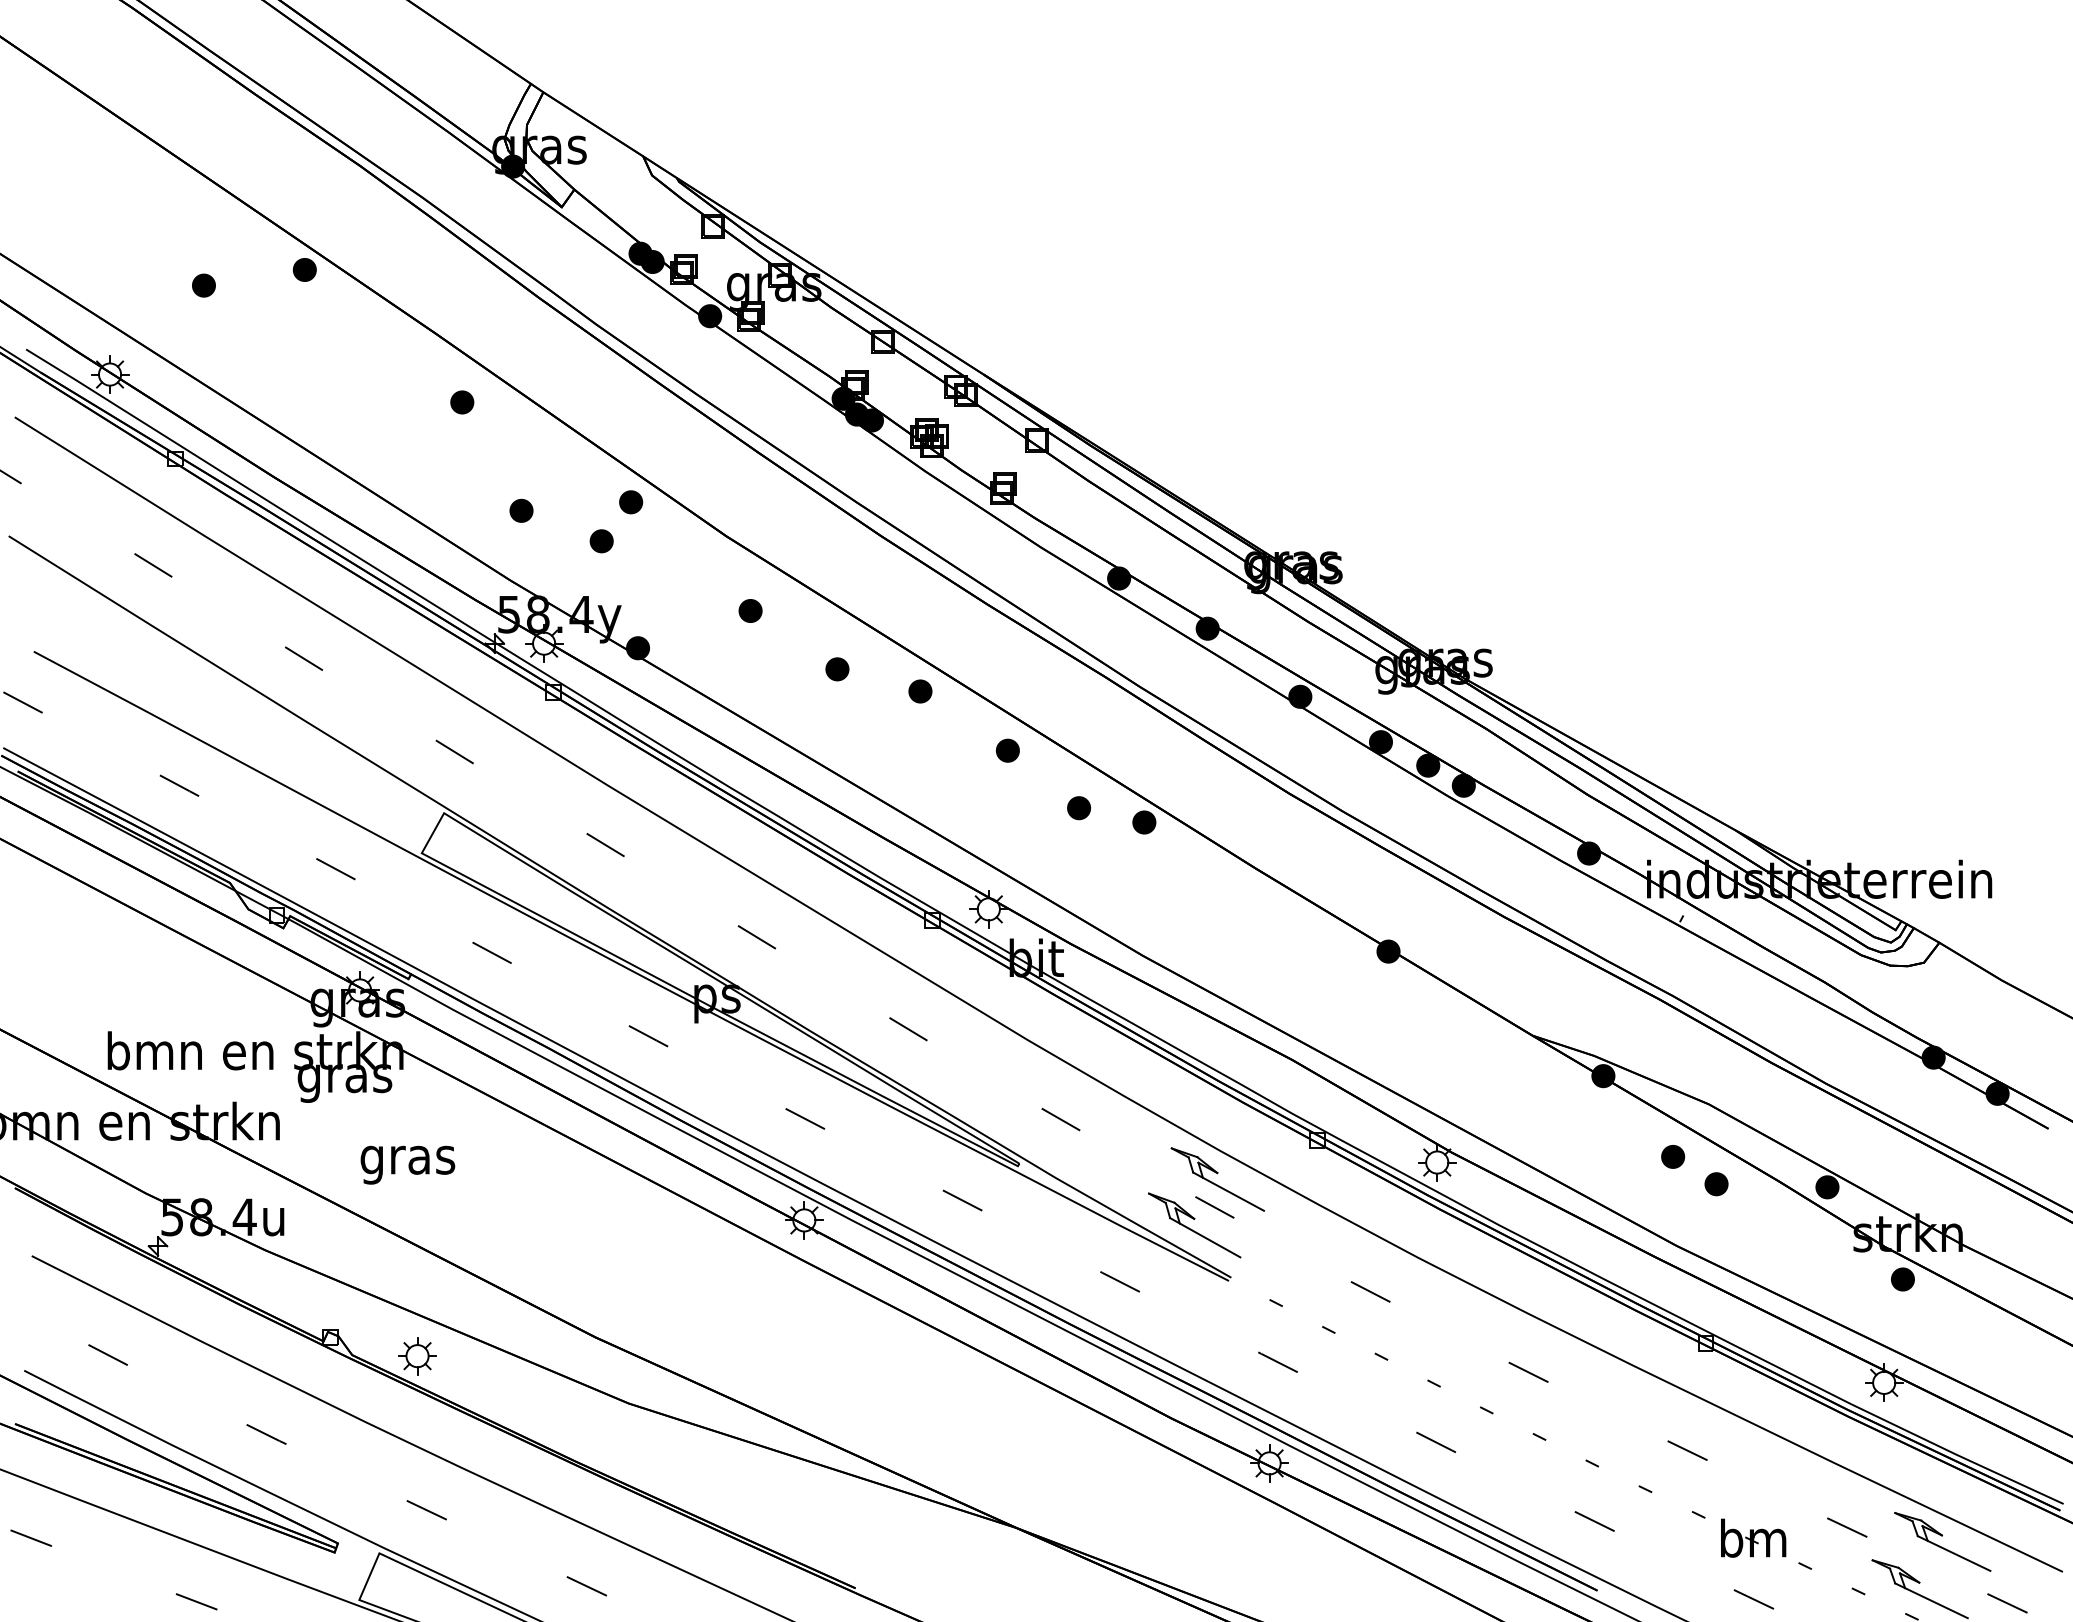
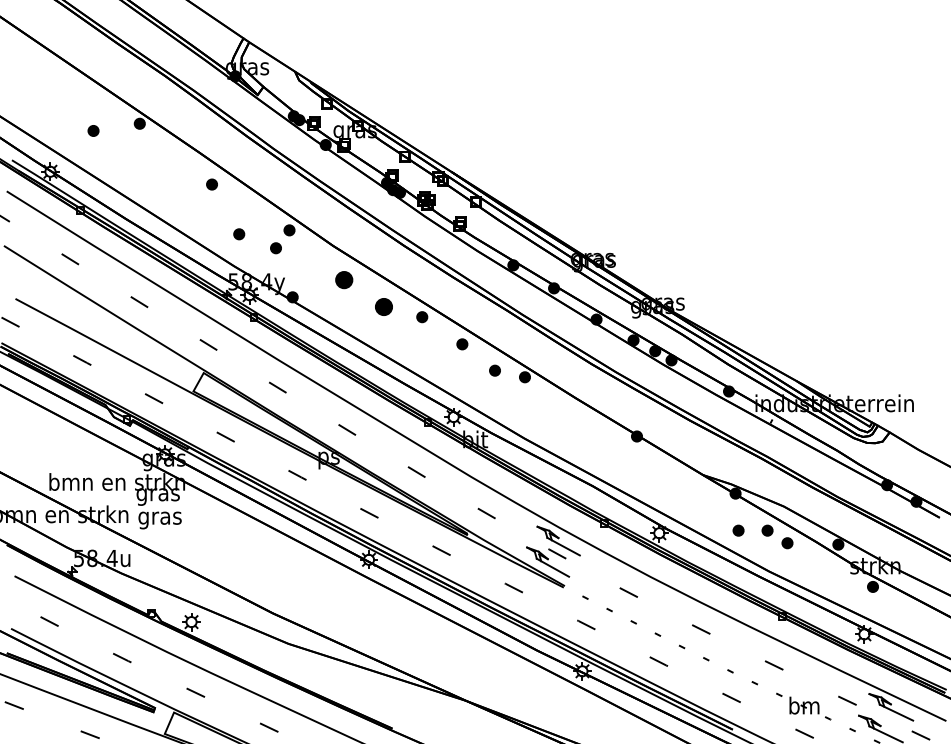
part: (750, 611) -> (344, 280), size x1.6
part: (838, 668) -> (384, 306), size x1.6
part: (1609, 1156) -> (738, 530), added
text: (406, 1165) -> (159, 520), moved

